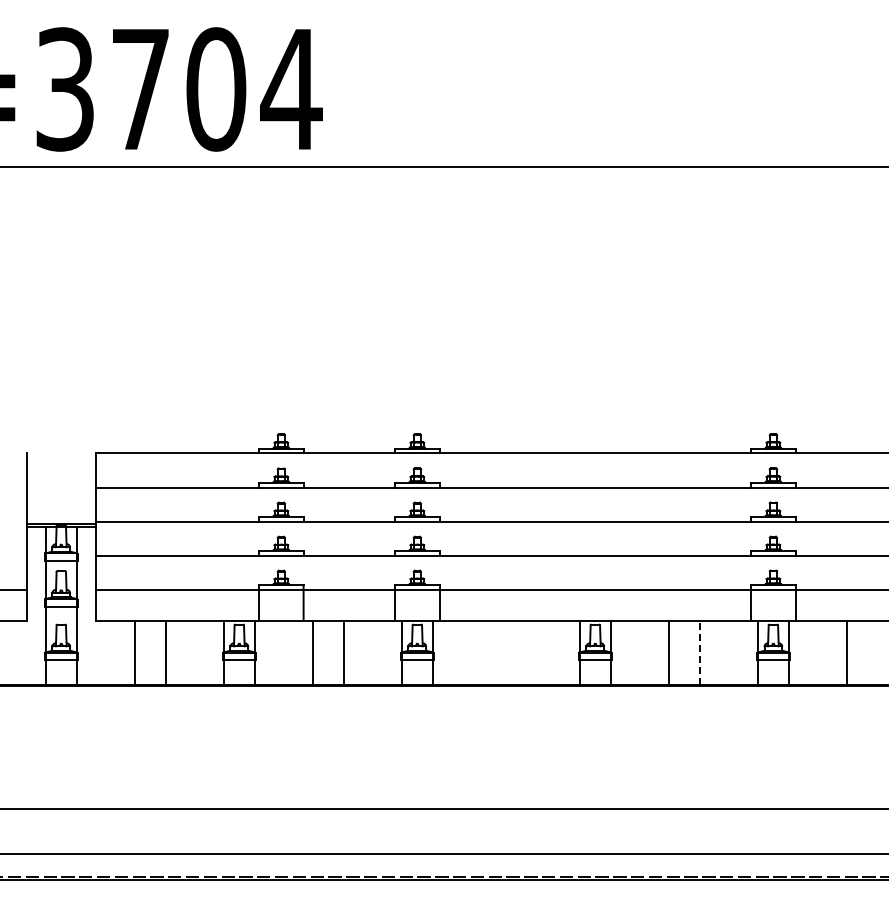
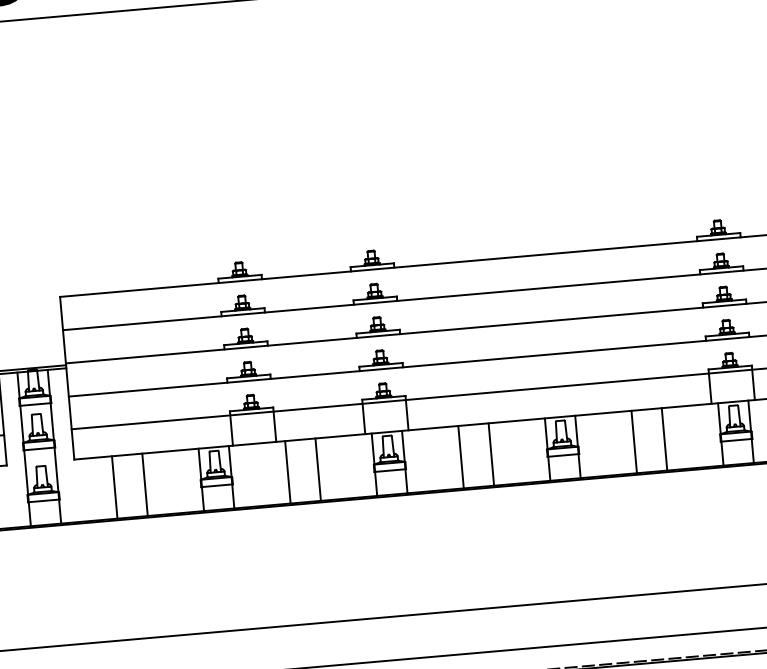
line: (490, 652) -> (460, 456), added
line: (521, 652) -> (490, 454), added
line: (699, 652) -> (664, 439), dashed -> solid

